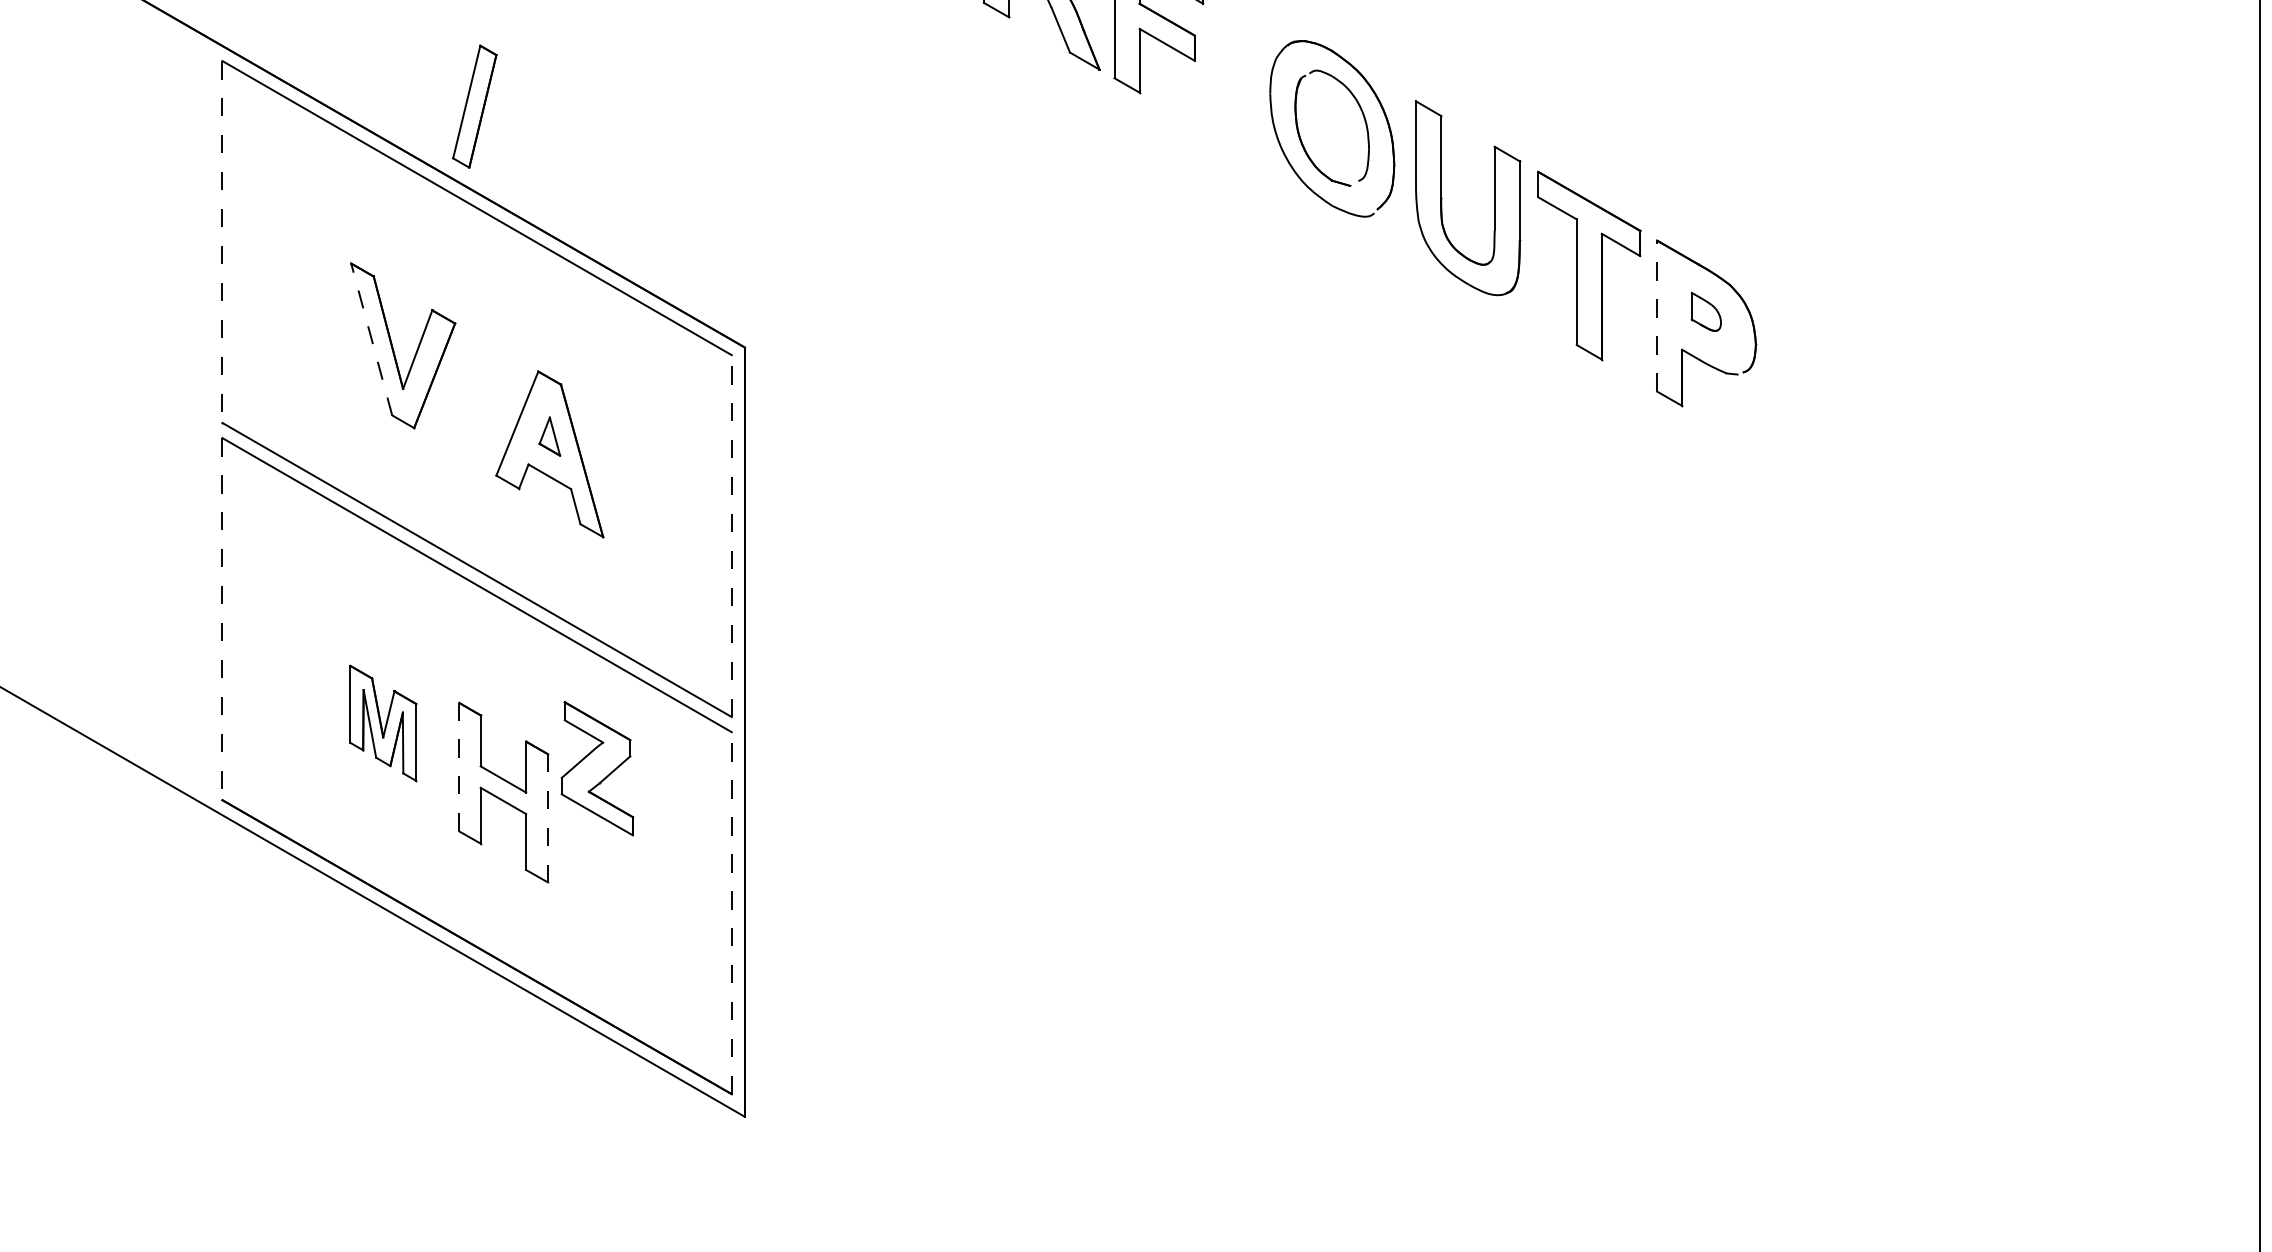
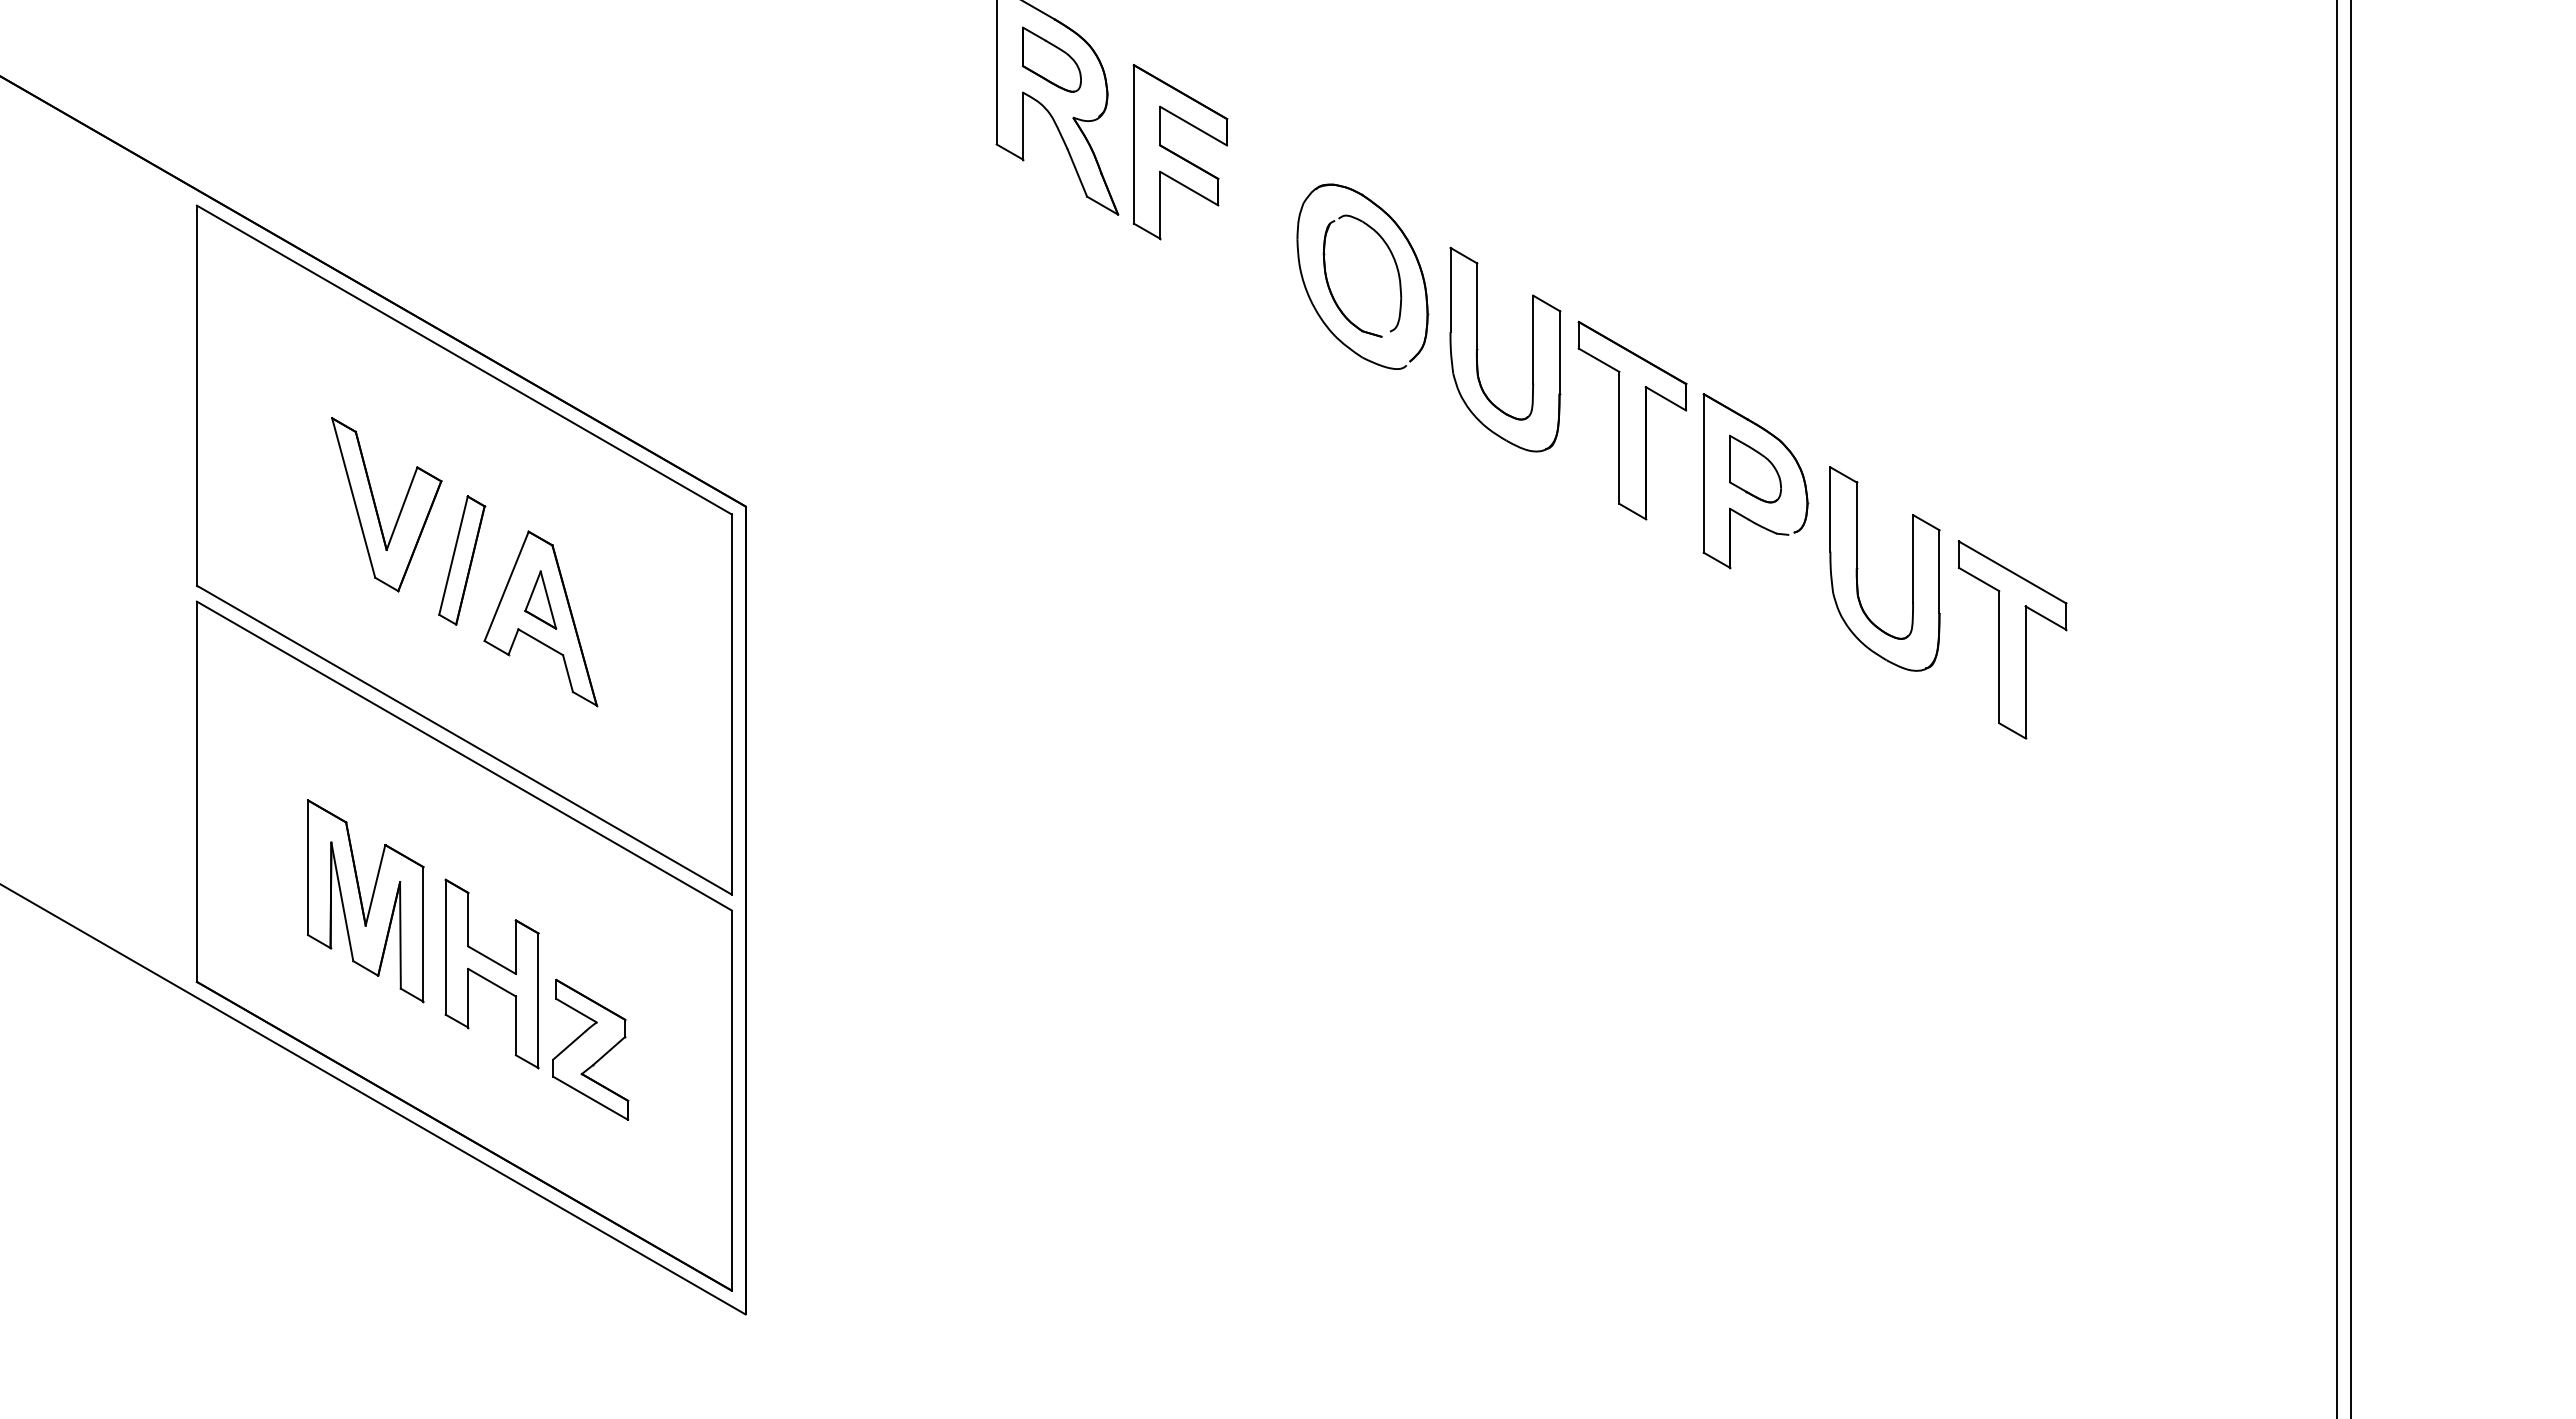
part: (475, 106) -> (462, 560), moved
line: (222, 242) -> (196, 396), dashed -> solid
part: (1706, 311) -> (1755, 468), size x1.67
line: (1656, 315) -> (1703, 472), dashed -> solid
line: (371, 339) -> (353, 498), dashed -> solid
part: (1804, 406) -> (1858, 568), added
part: (549, 436) -> (540, 599), size x1.43
part: (1951, 474) -> (2012, 639), added
line: (731, 536) -> (731, 704), dashed -> solid
line: (222, 619) -> (196, 792), dashed -> solid
part: (382, 723) -> (365, 901), size x1.67
line: (459, 766) -> (445, 946), dashed -> solid
part: (597, 768) -> (590, 1049), moved
line: (547, 818) -> (538, 1001), dashed -> solid
line: (731, 913) -> (731, 1100), dashed -> solid

